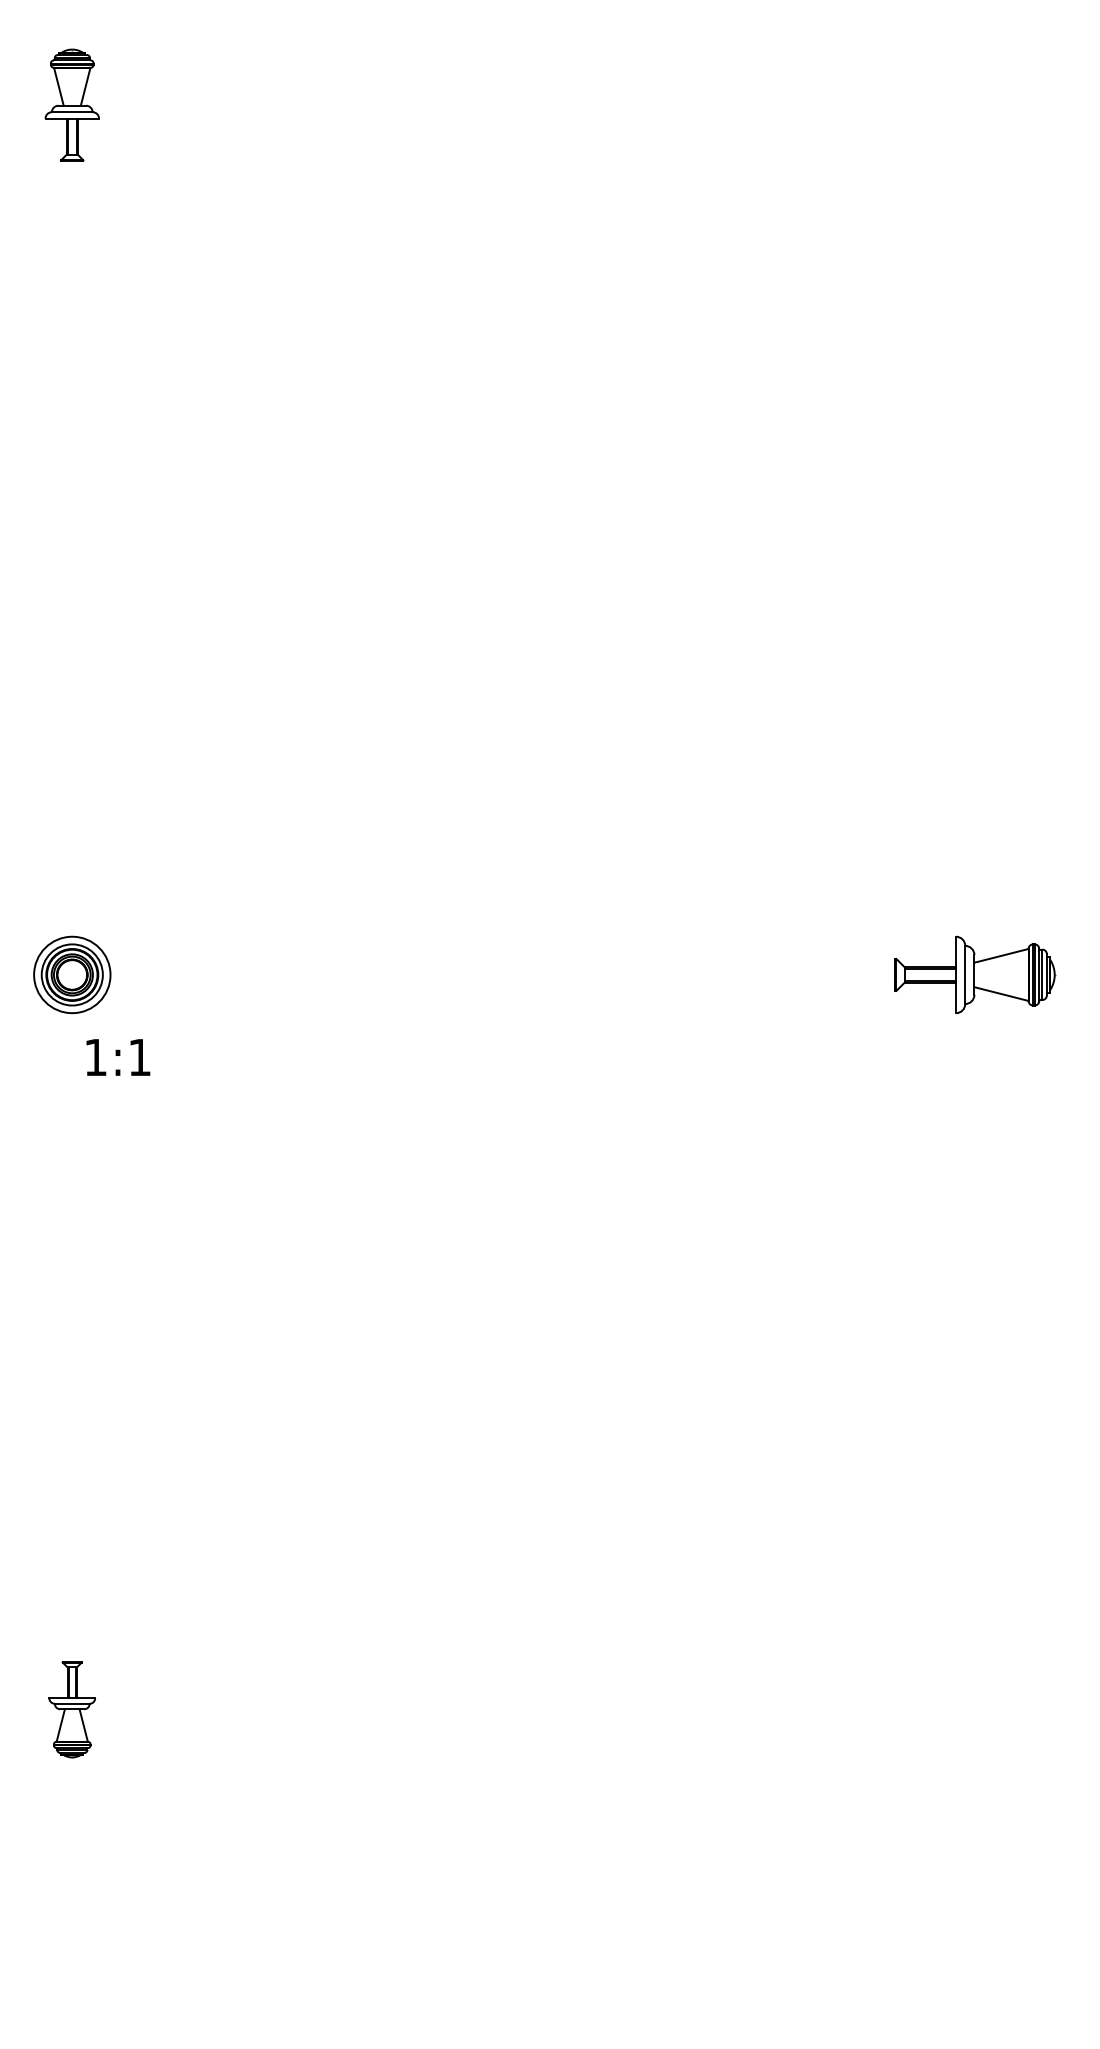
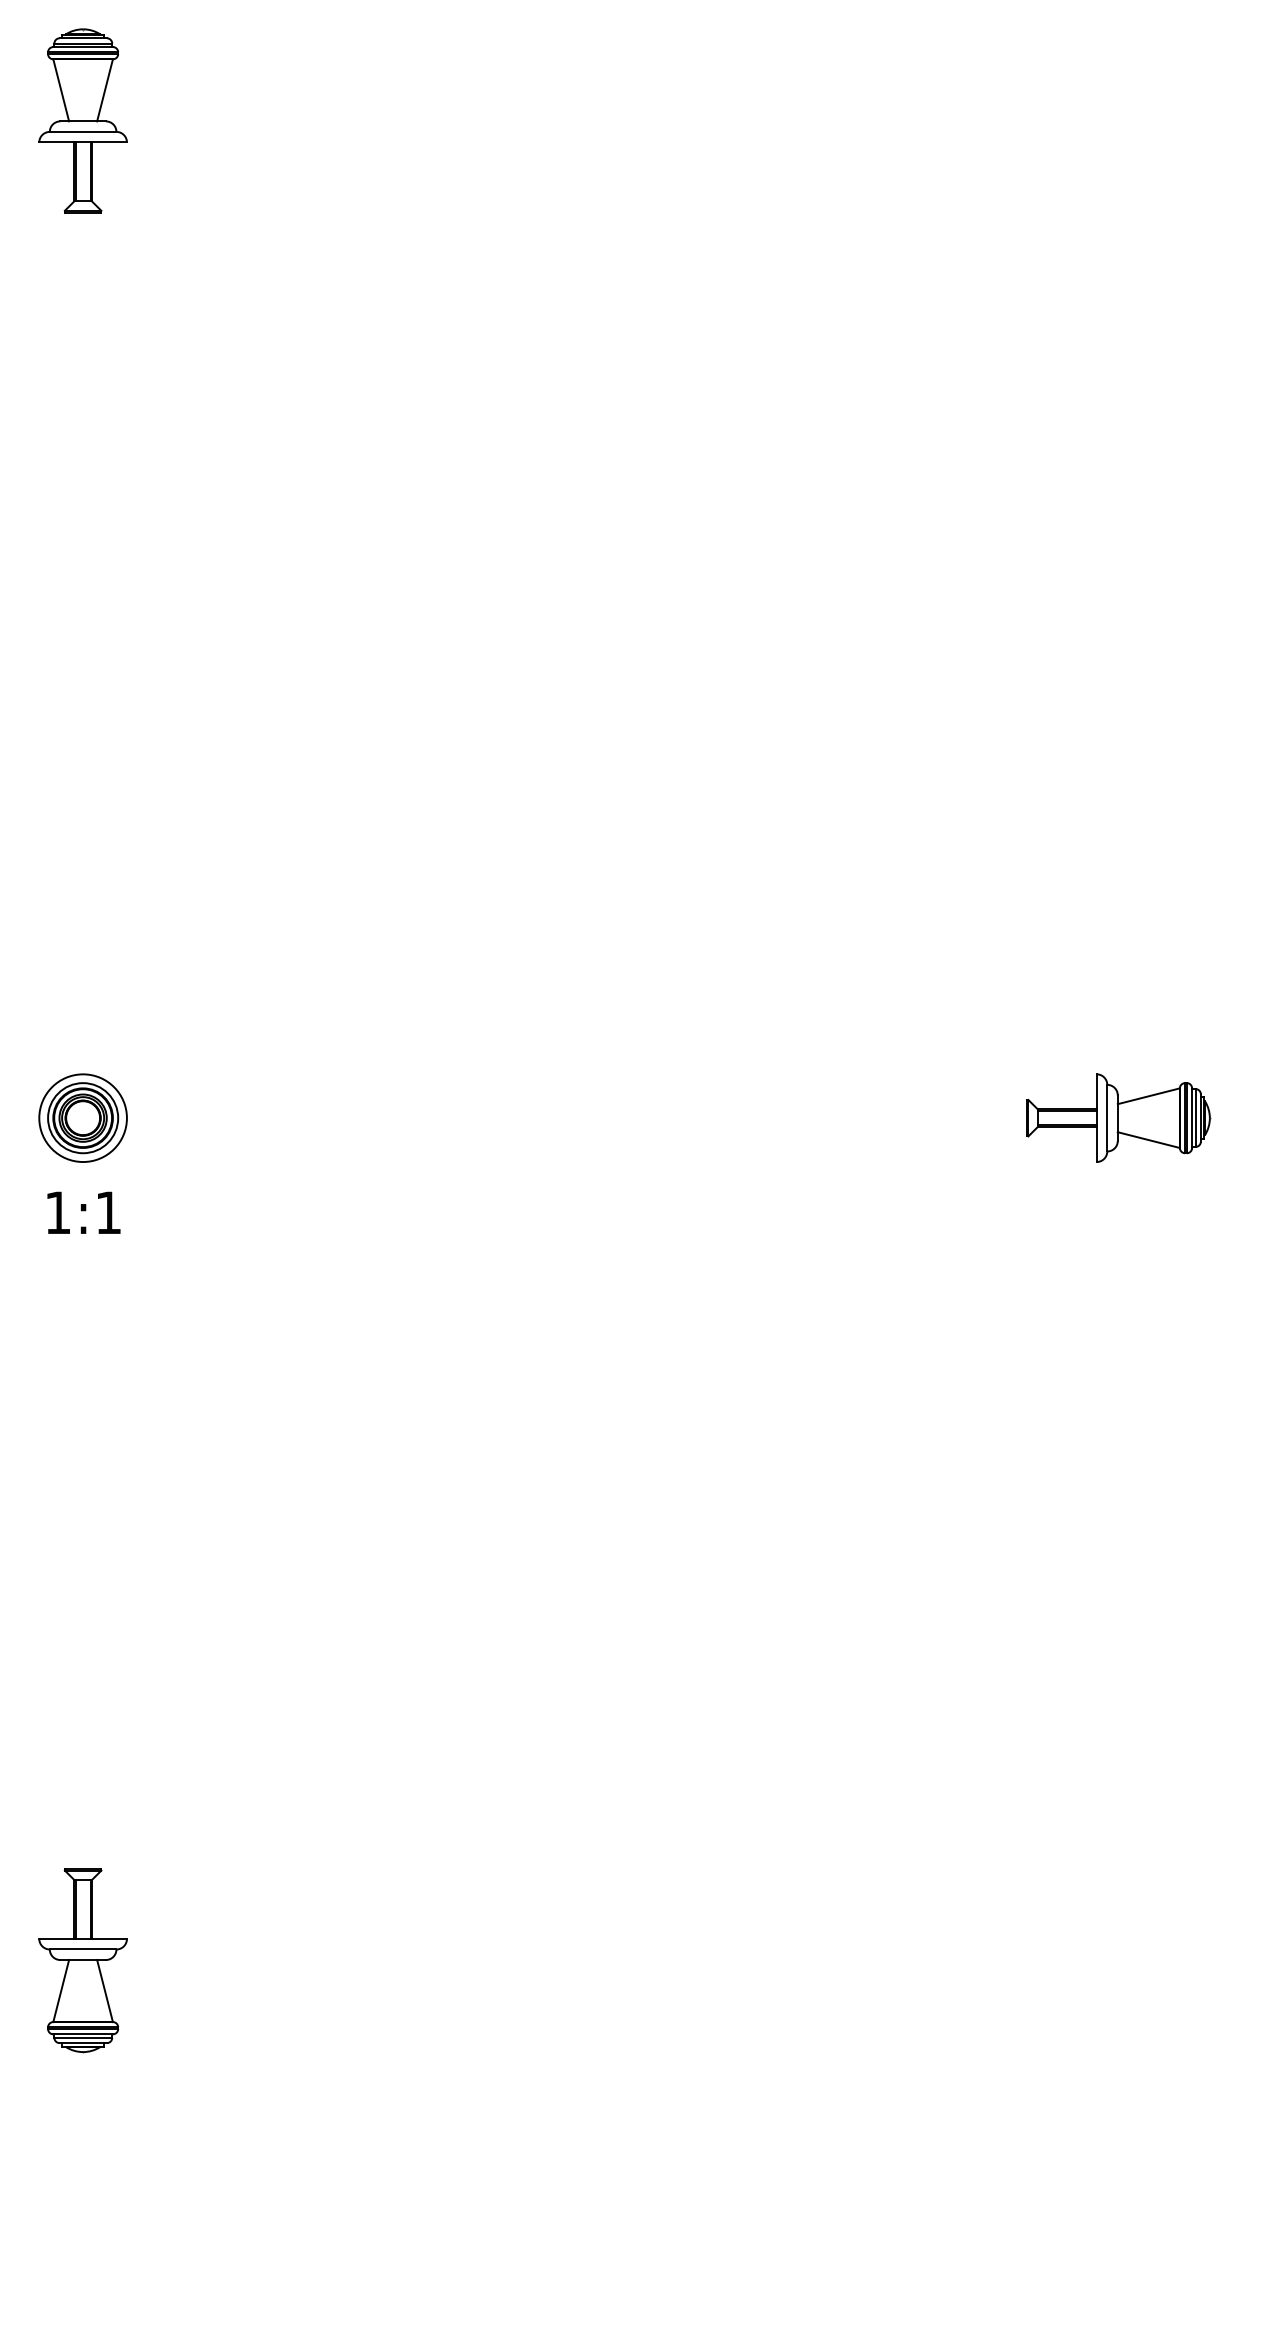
part: (71, 105) -> (82, 120), size x1.43
text: (117, 1057) -> (83, 1212), moved
part: (71, 1709) -> (82, 1960), size x1.67

